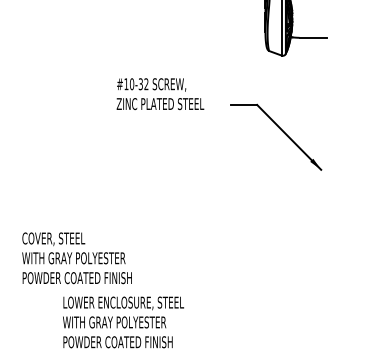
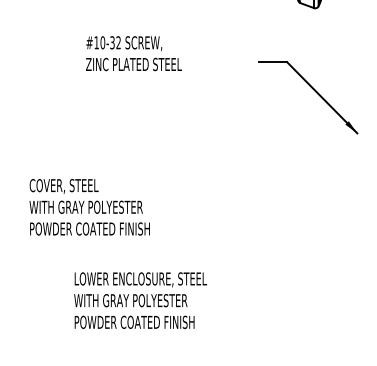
text: (160, 94) -> (134, 54), moved
text: (76, 258) -> (89, 207), moved

